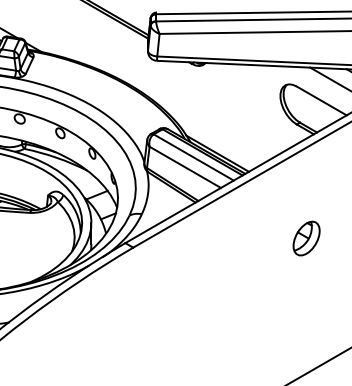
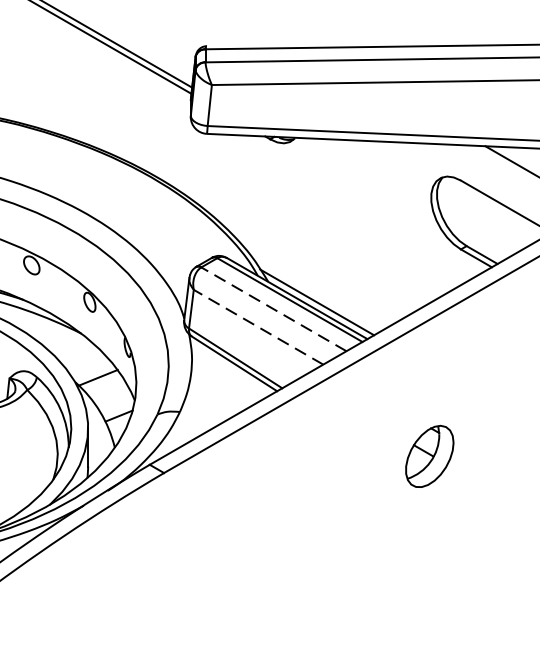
line: (193, 157) -> (273, 309), solid -> dashed
line: (184, 167) -> (257, 327), solid -> dashed
part: (306, 238) -> (429, 456), moved

